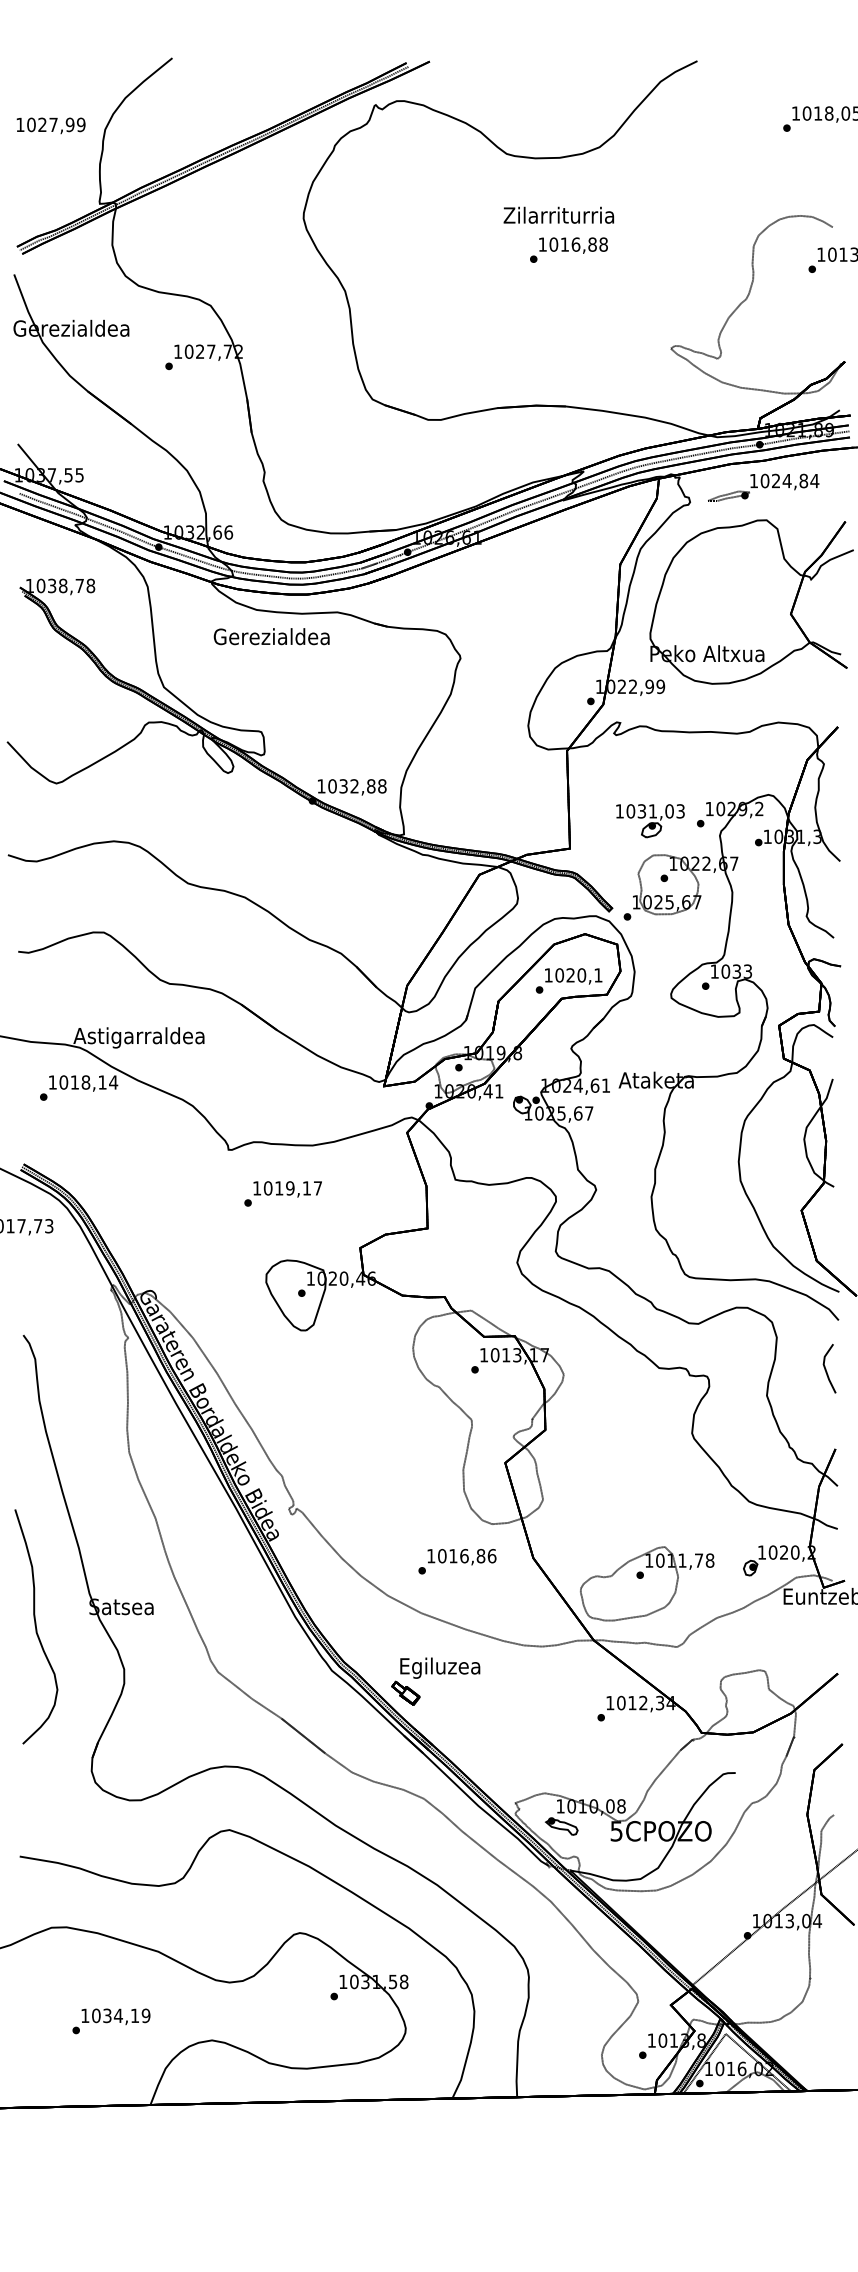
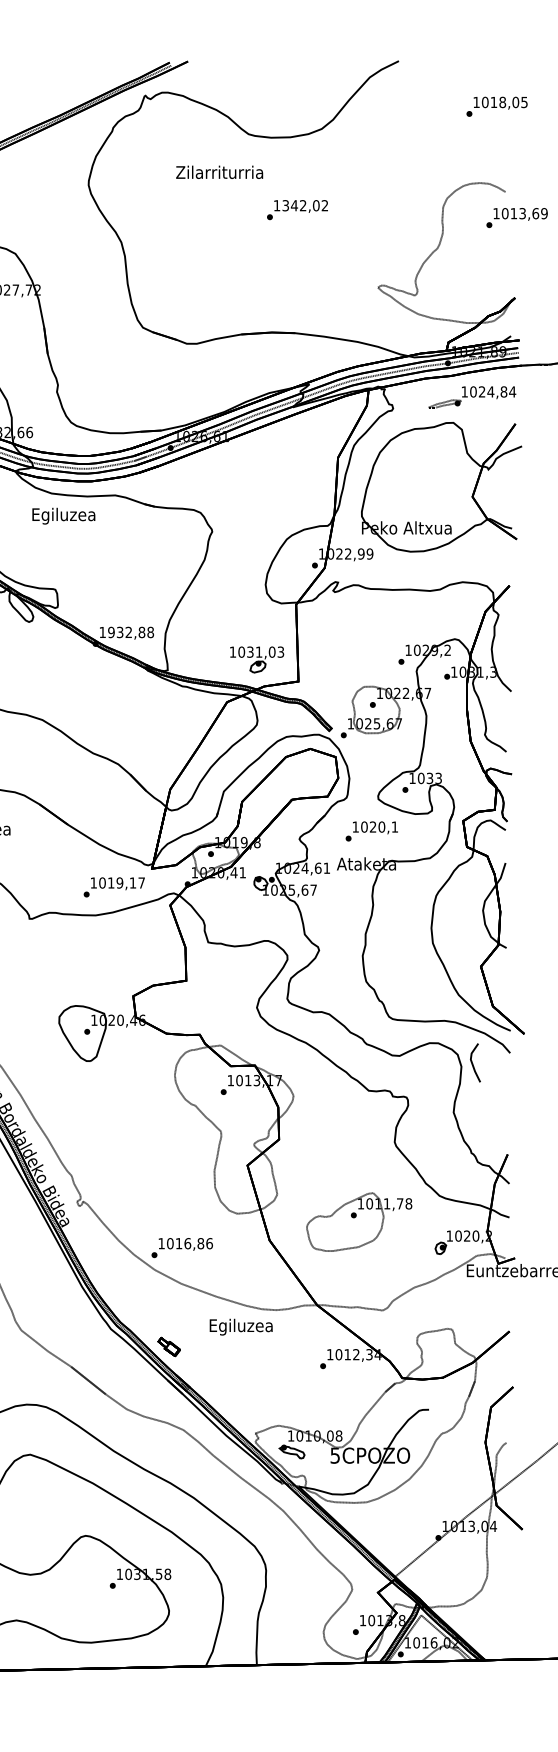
text: (558, 214) -> (219, 171), moved
text: (578, 244) -> (305, 205), 1016,88 -> 1342,02
part: (763, 487) -> (472, 397), moved
text: (271, 638) -> (63, 515), Gerezialdea -> Egiluzea
text: (332, 786) -> (111, 632), 1032,88 -> 1932,88
part: (650, 821) -> (257, 660), moved
text: (568, 980) -> (371, 831), moved
text: (282, 1193) -> (113, 887), moved
line: (826, 1368) -> (473, 1062), moved
text: (457, 1561) -> (182, 1247), moved
part: (647, 1583) -> (359, 1221), moved
text: (440, 1667) -> (241, 1326), moved

